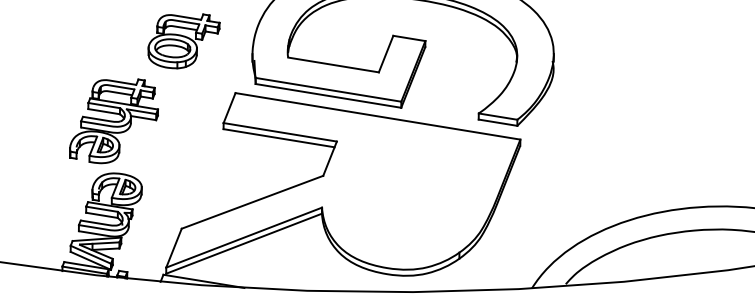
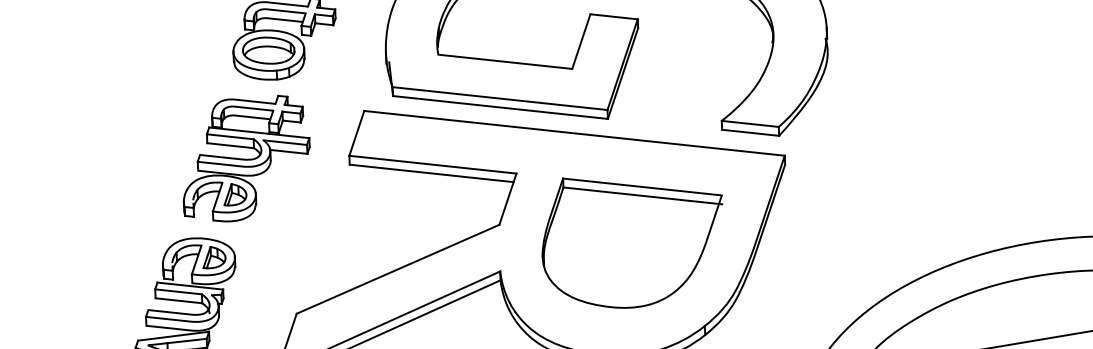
part: (113, 121) -> (245, 159), moved
part: (413, 191) -> (632, 240), added

